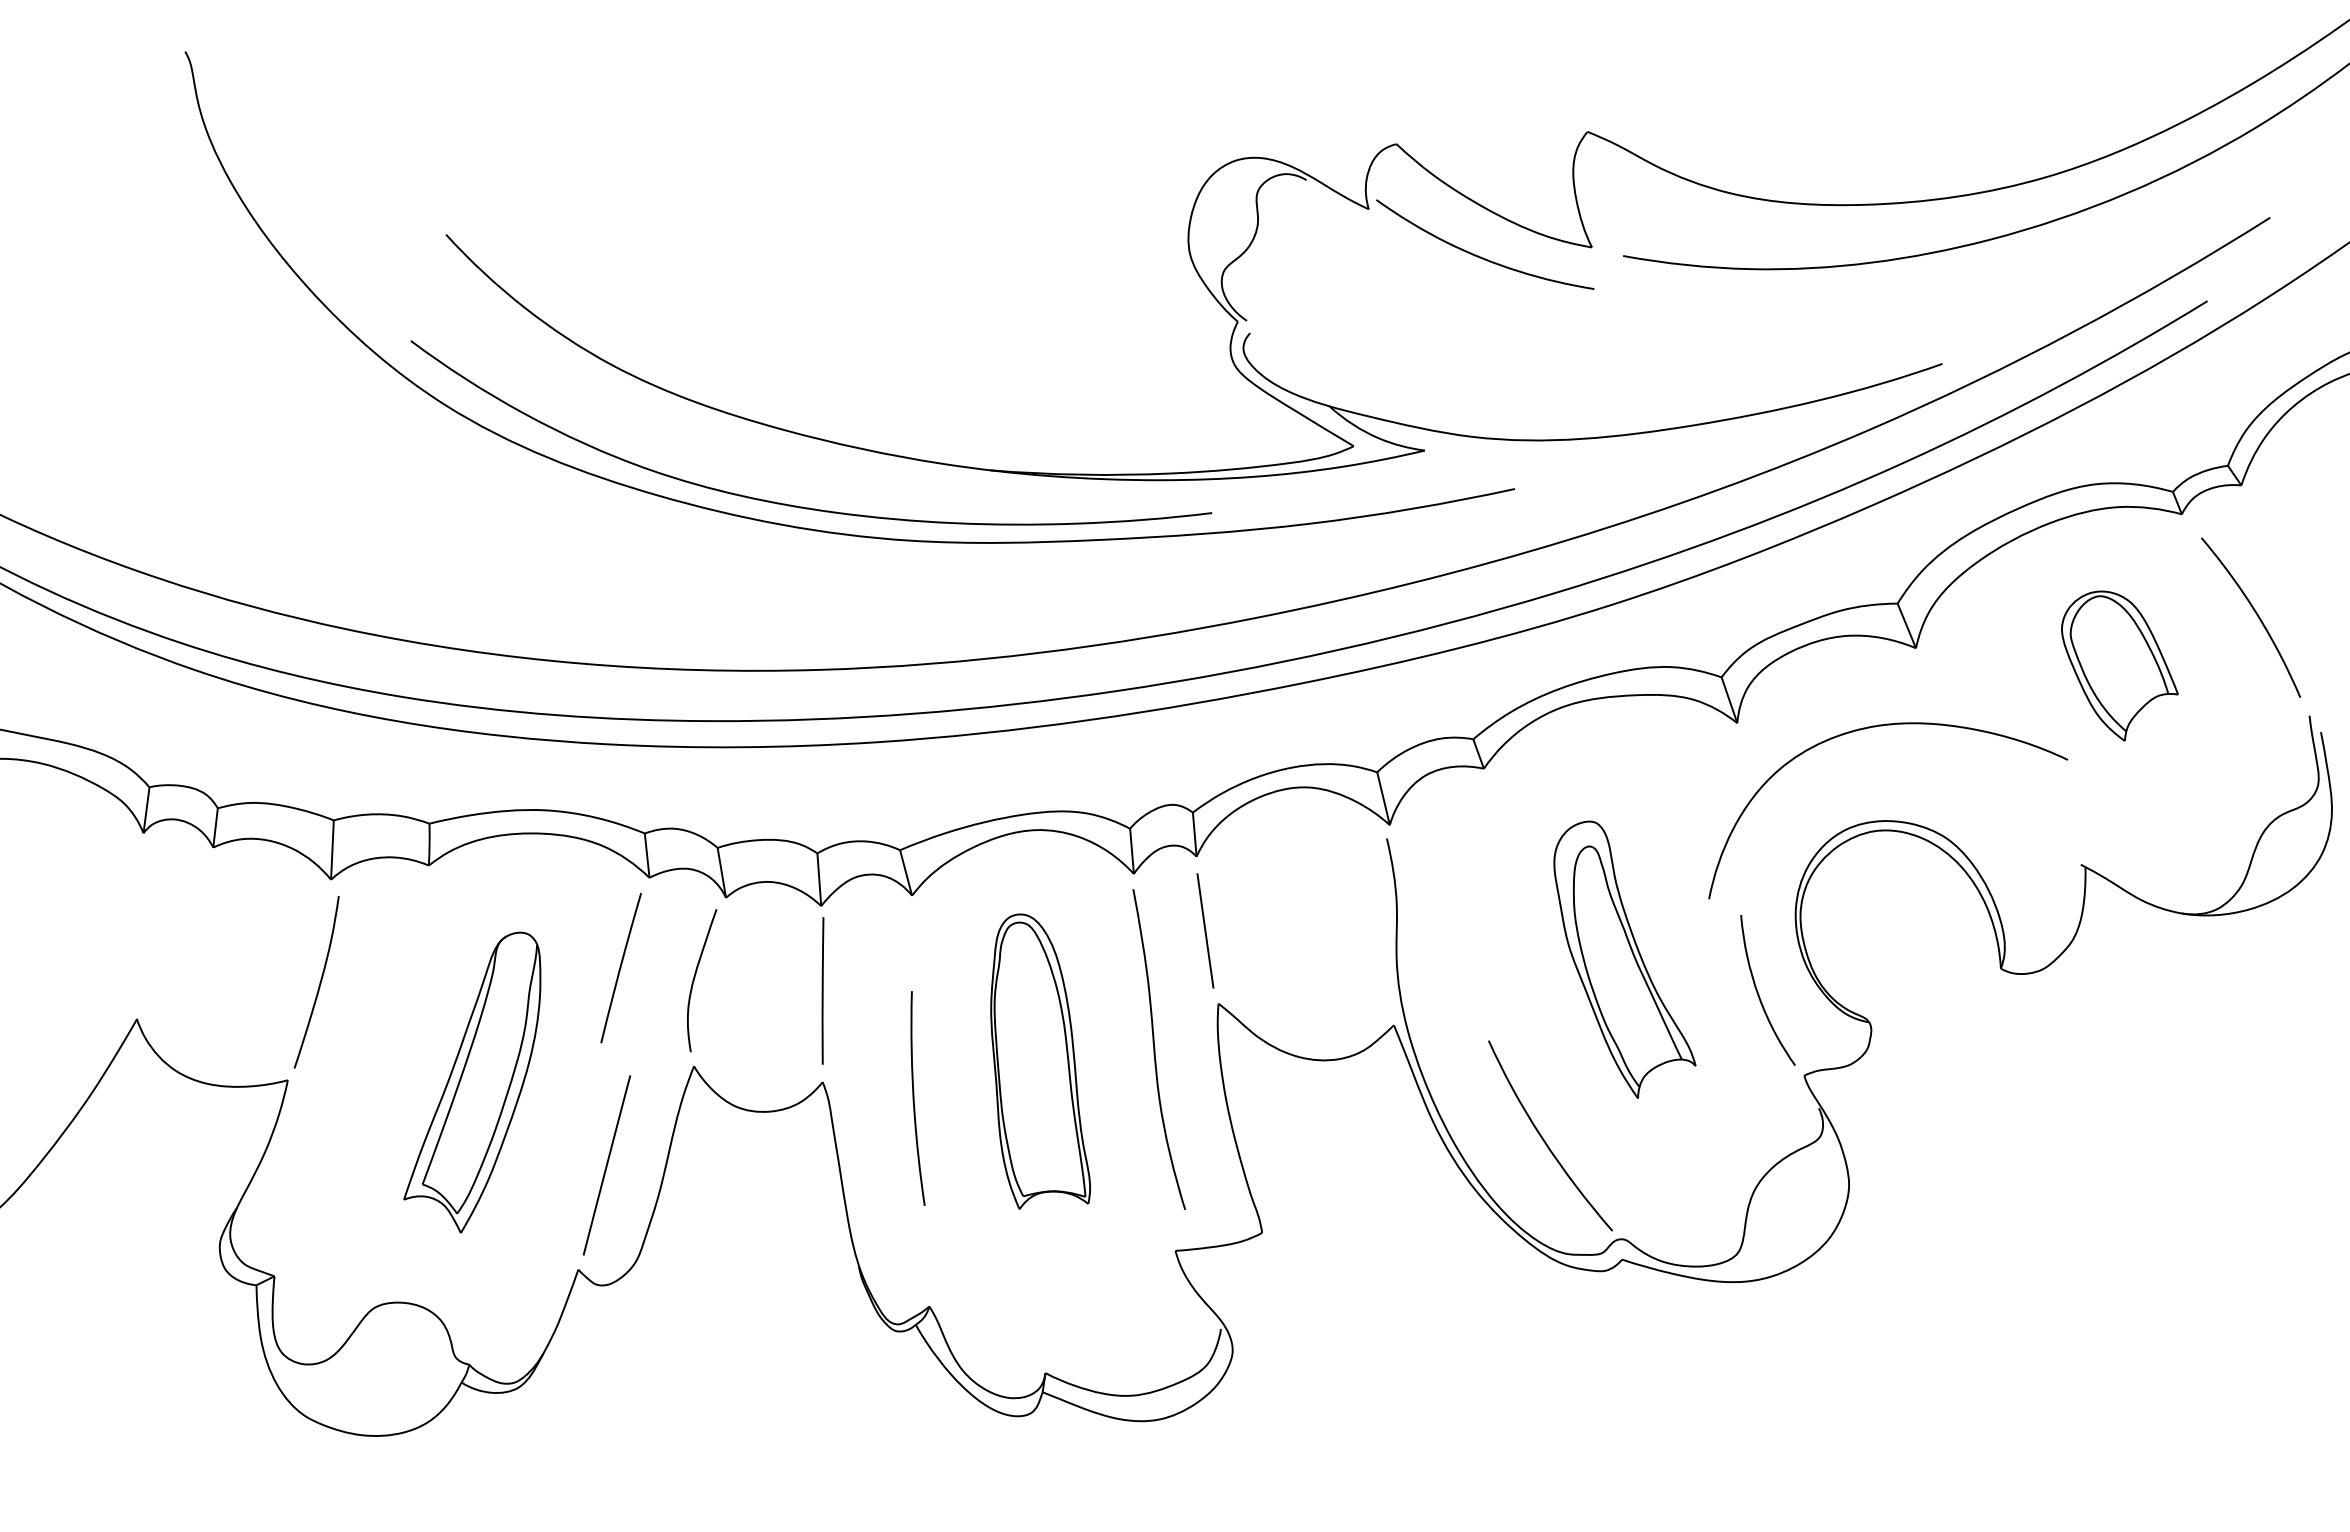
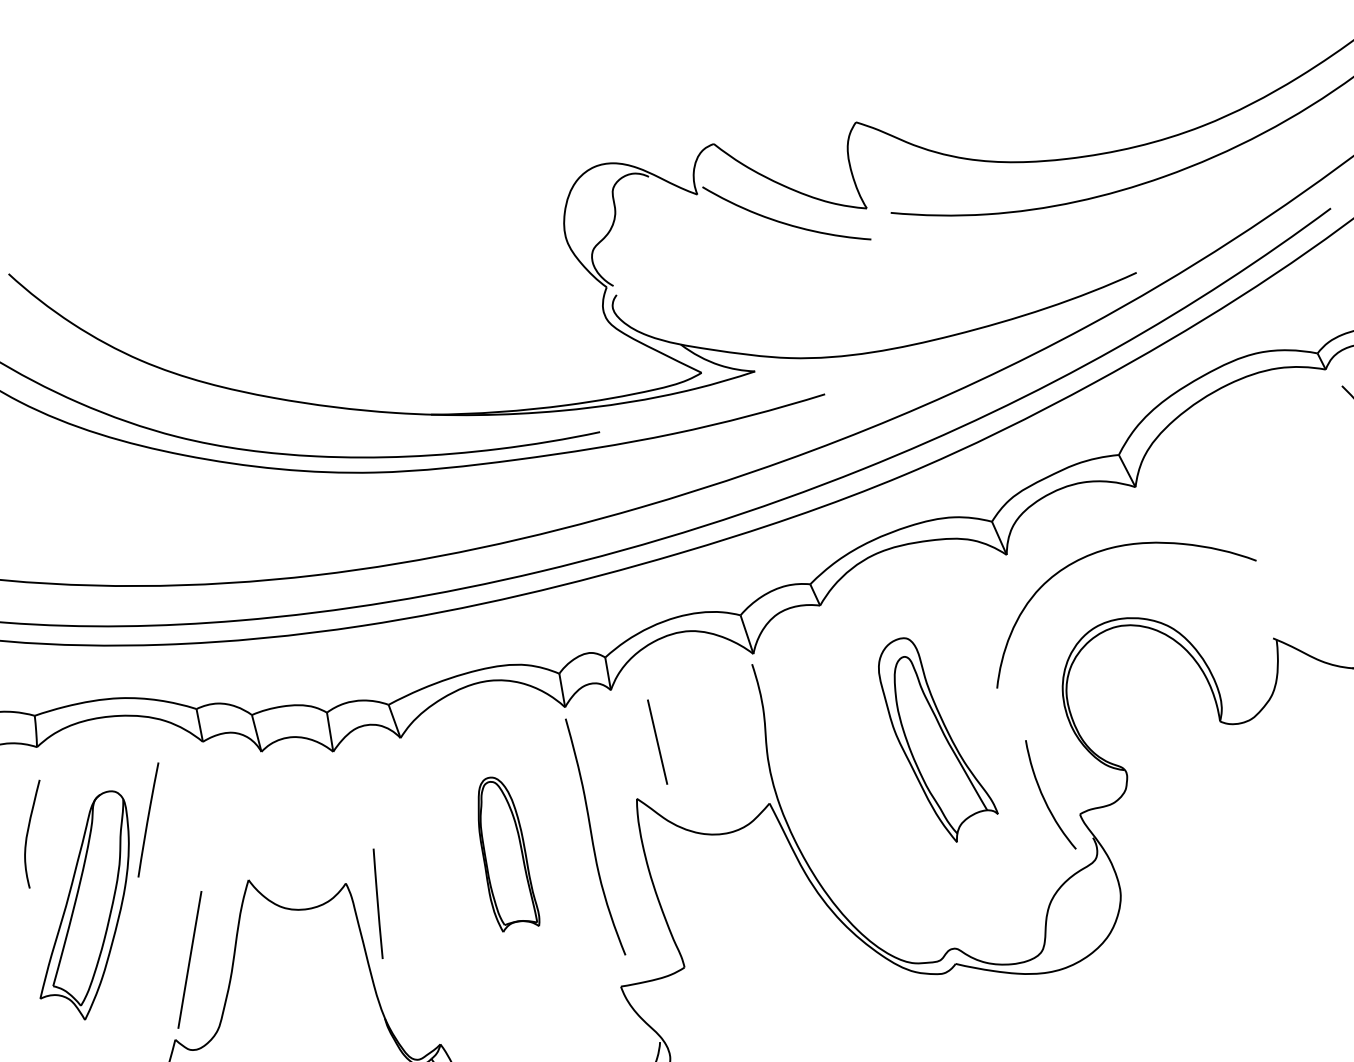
part: (2119, 665) -> (1288, 486), removed
line: (1205, 930) -> (657, 741), moved
line: (620, 967) -> (147, 819), moved
curve: (695, 977) -> (28, 832), moved
line: (822, 990) -> (377, 903), moved
curve: (1759, 994) -> (1044, 798), moved
part: (1040, 1061) -> (507, 853), size x0.7
curve: (914, 1098) -> (415, 889), removed
curve: (1544, 1139) -> (889, 879), removed

